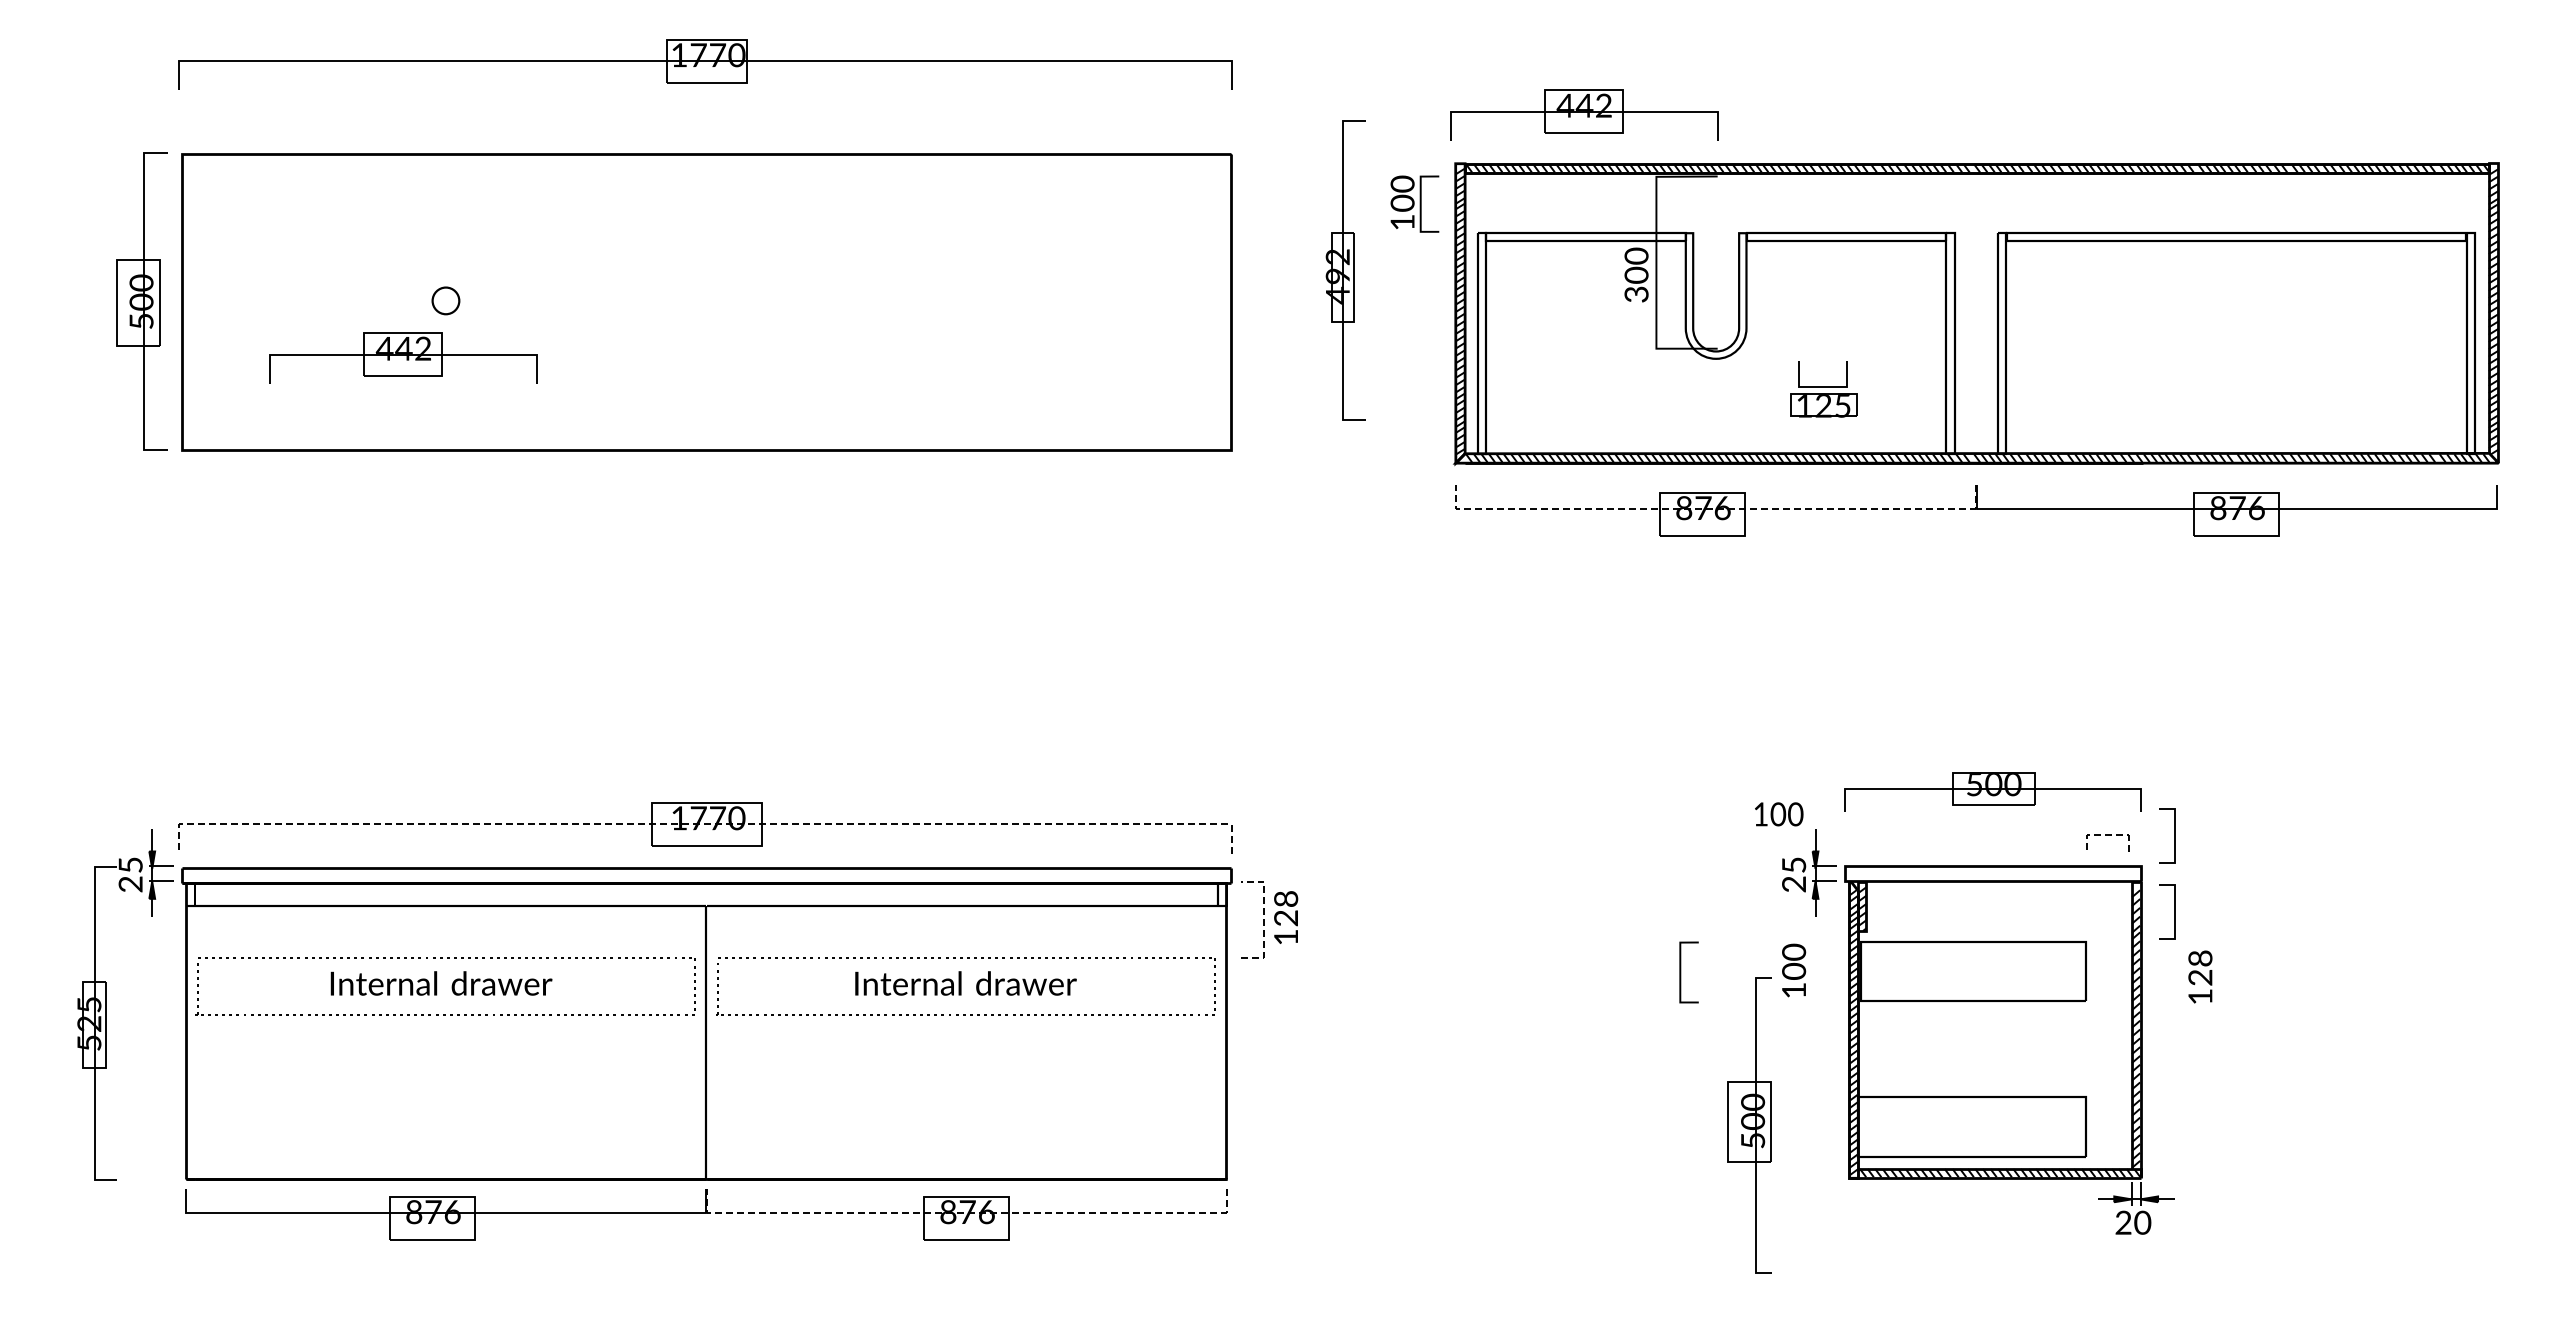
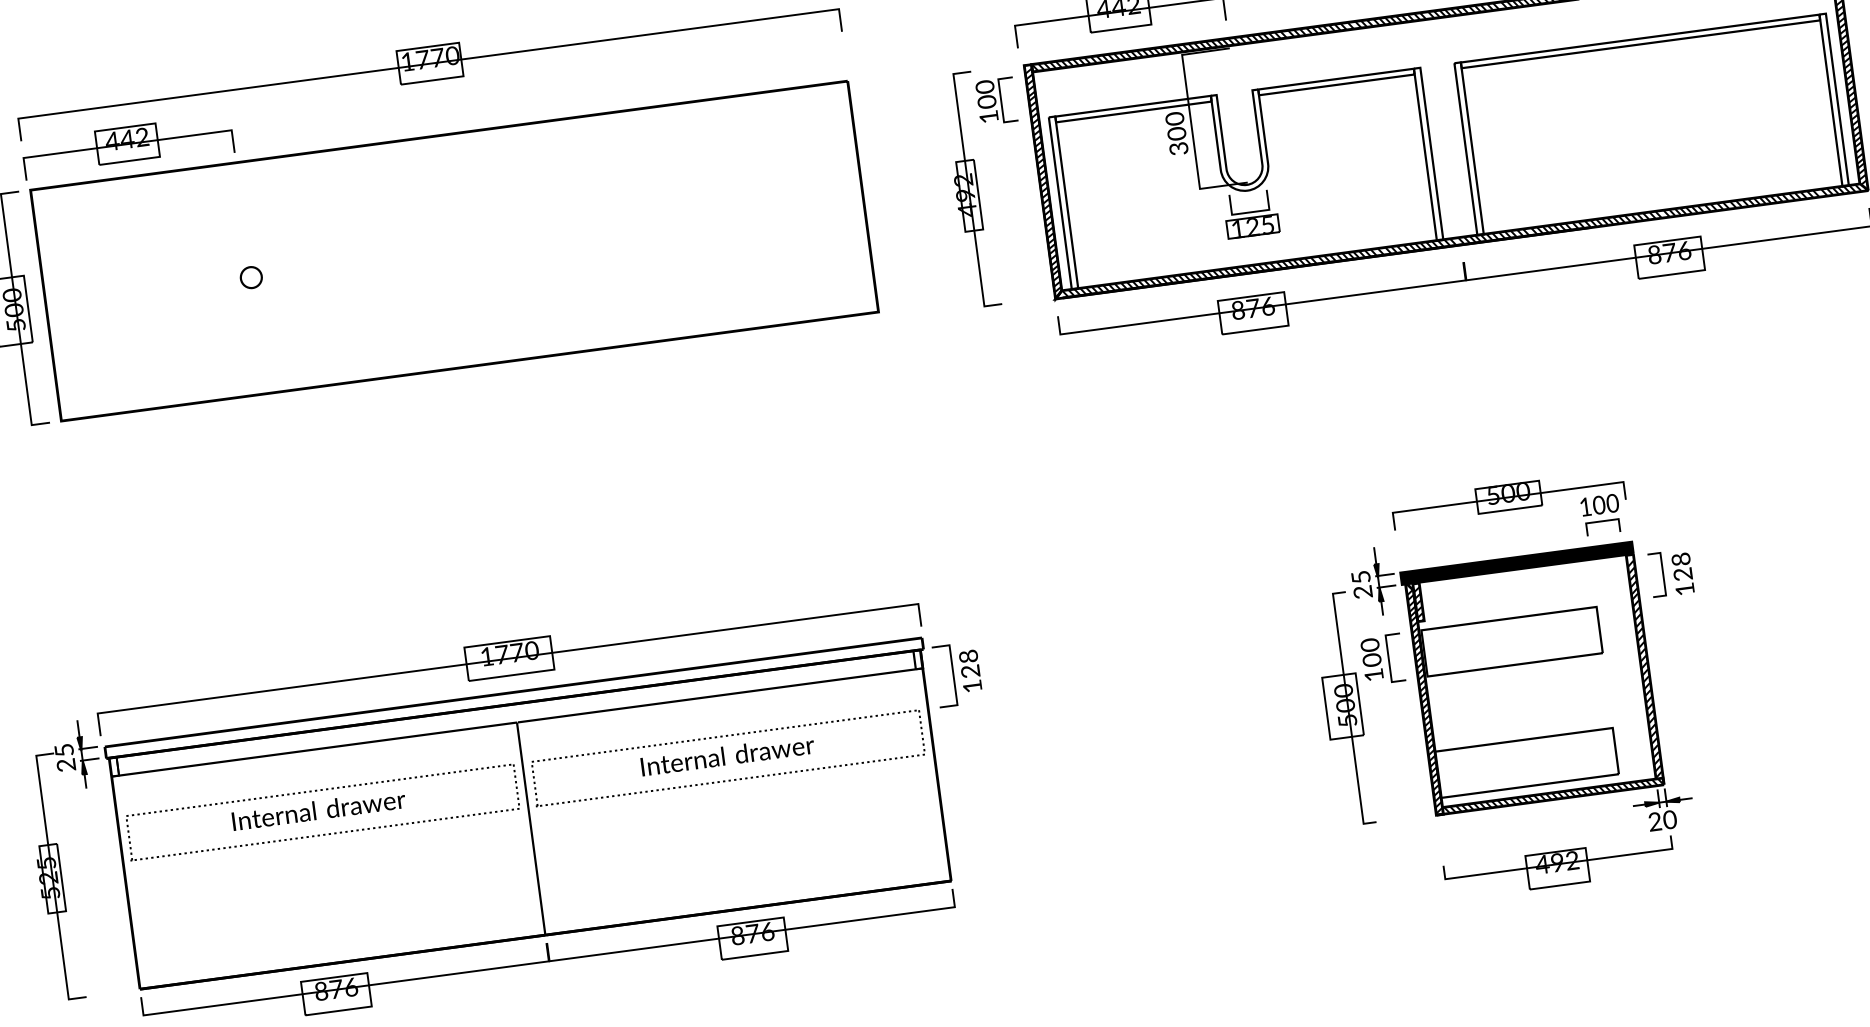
part: (1345, 270) -> (970, 190), moved
part: (403, 357) -> (127, 146), moved
part: (1823, 389) -> (1251, 214), moved
line: (1715, 508) -> (1262, 307), dashed -> solid
text: (1779, 814) -> (1600, 505), moved
line: (704, 824) -> (507, 658), dashed -> solid
line: (2107, 835) -> (1602, 521), dashed -> solid
line: (2174, 835) -> (1654, 514), removed
fill: (1992, 873) -> (1516, 563), added
line: (1264, 919) -> (953, 674), dashed -> solid
line: (1681, 972) -> (1389, 658), moved
text: (2200, 976) -> (1683, 573), moved
part: (1749, 1125) -> (1343, 709), moved
line: (966, 1212) -> (751, 934), dashed -> solid
part: (1995, 1265) -> (1559, 868), added

